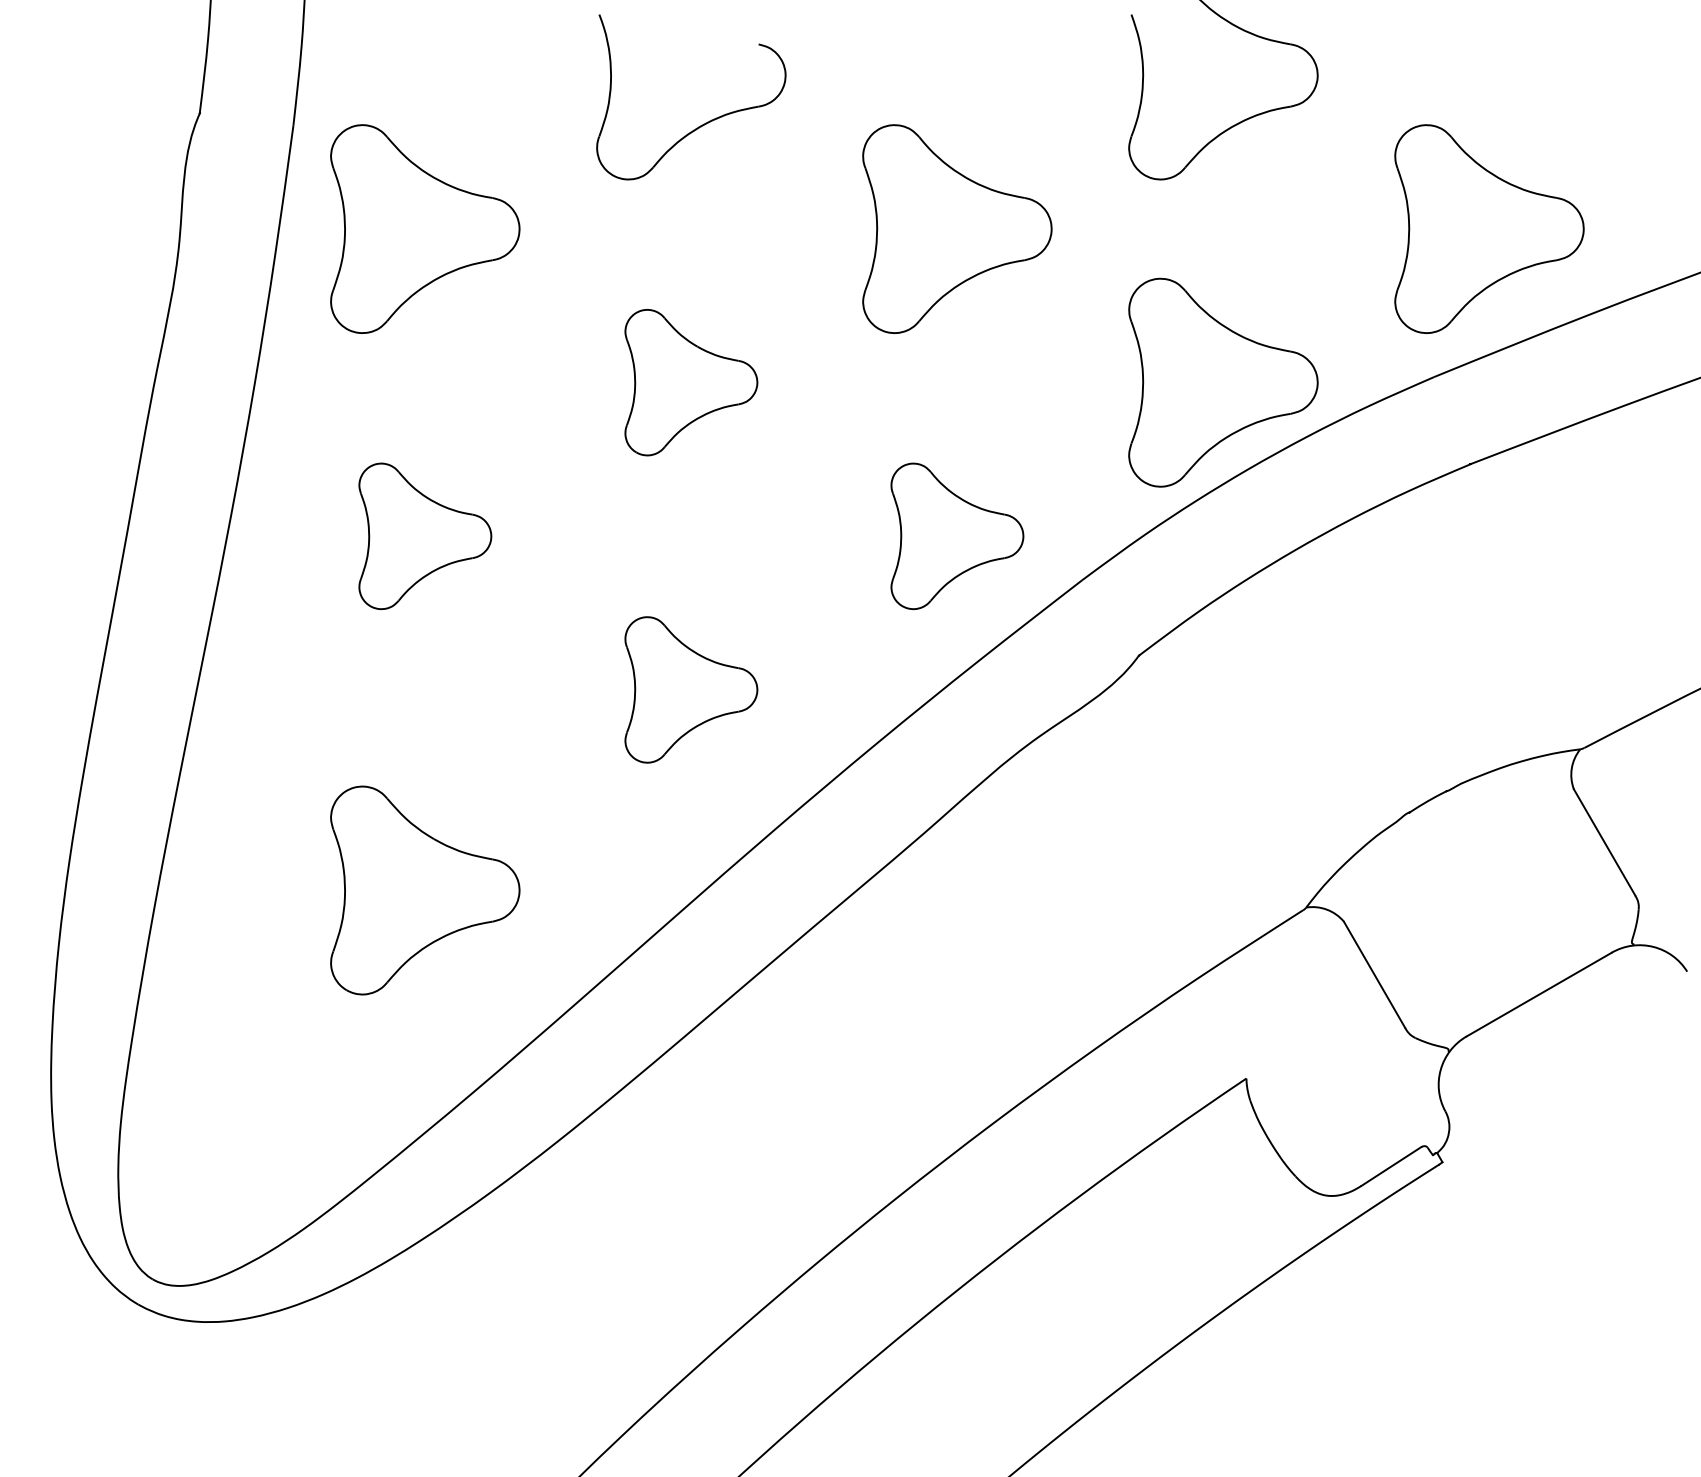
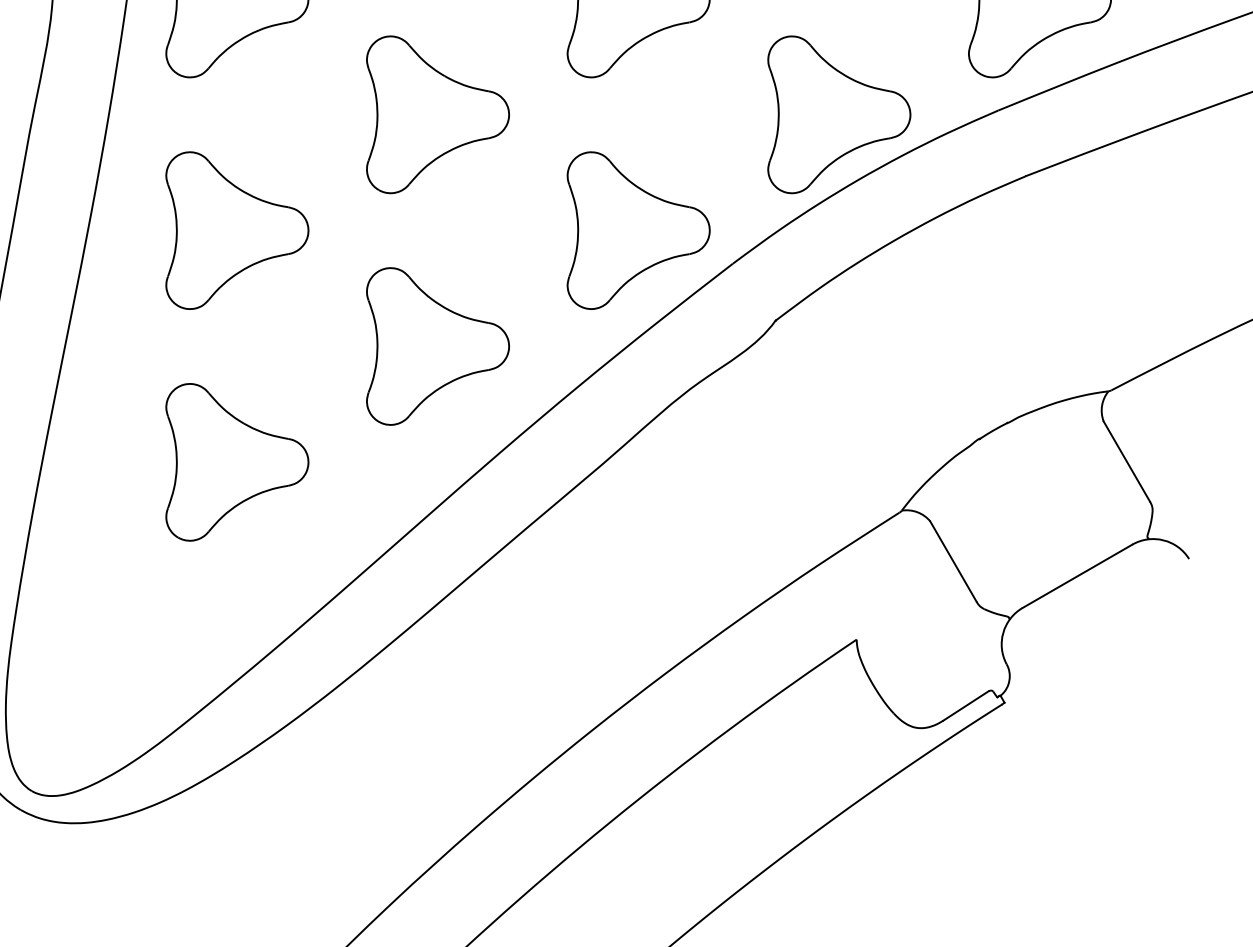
part: (691, 382) -> (438, 114), size x1.43
part: (425, 536) -> (237, 230), size x1.43
part: (957, 536) -> (638, 230), size x1.43
part: (691, 689) -> (438, 346), size x1.43
part: (425, 890) -> (237, 462), moved

